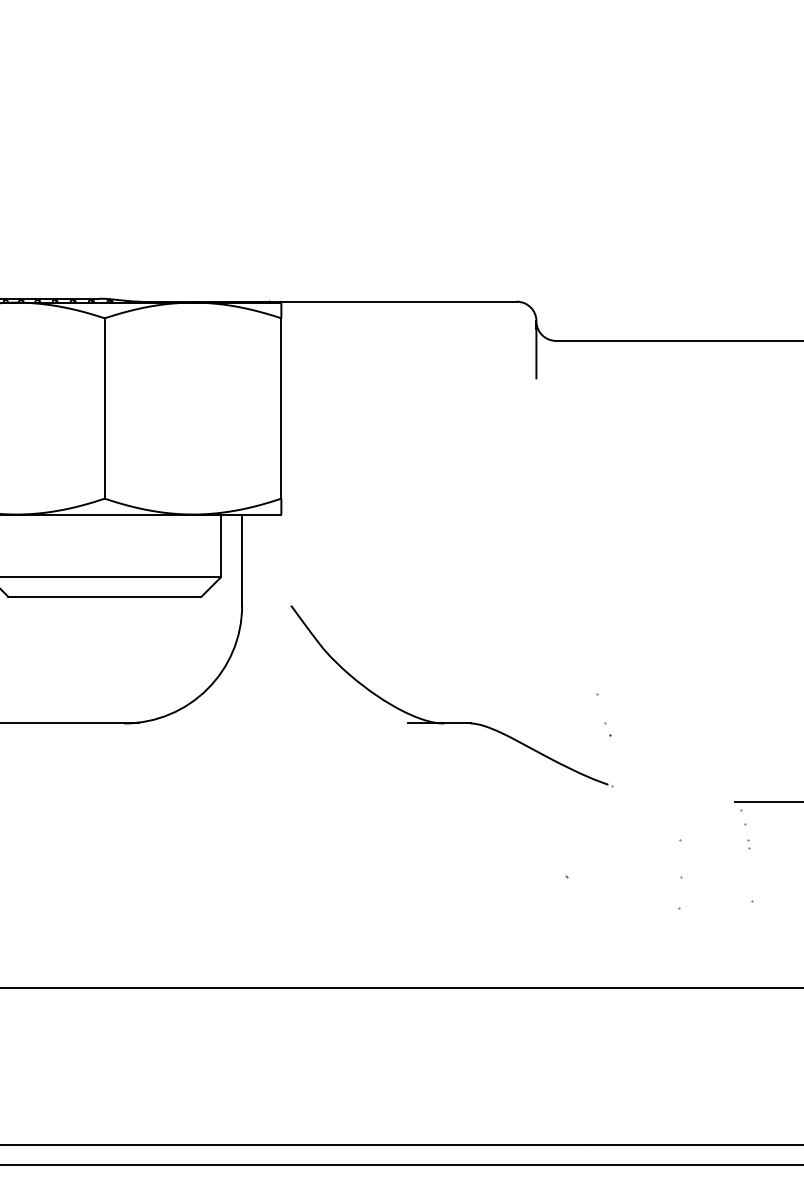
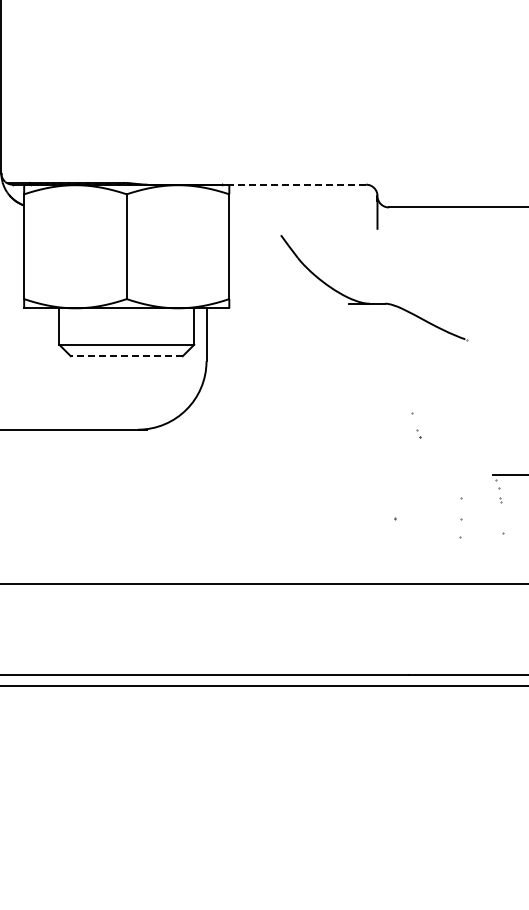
line: (386, 301) -> (290, 184), solid -> dashed
line: (104, 597) -> (126, 356), solid -> dashed
part: (443, 721) -> (369, 302), moved

